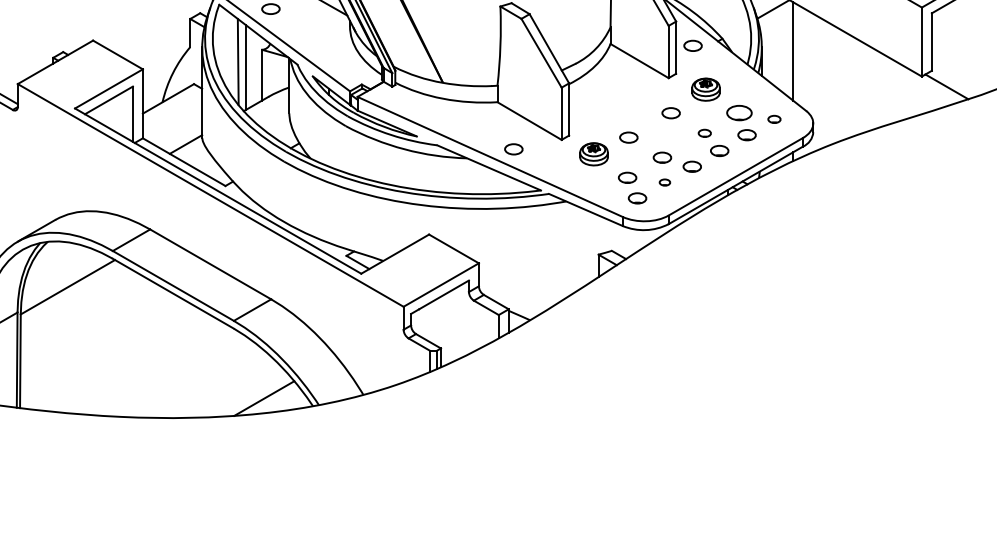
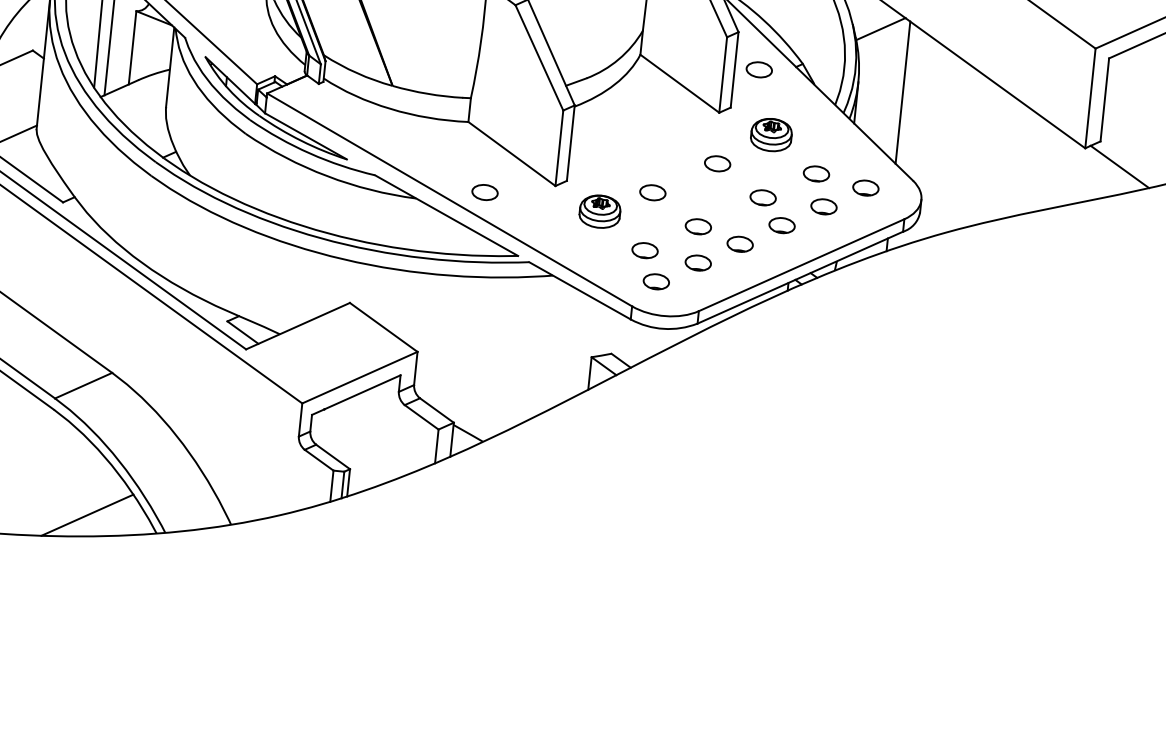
part: (739, 113) -> (816, 174), size x0.71
part: (774, 119) -> (865, 188), size x1.43
part: (704, 133) -> (762, 198), size x1.43
part: (664, 182) -> (697, 262), size x1.67

